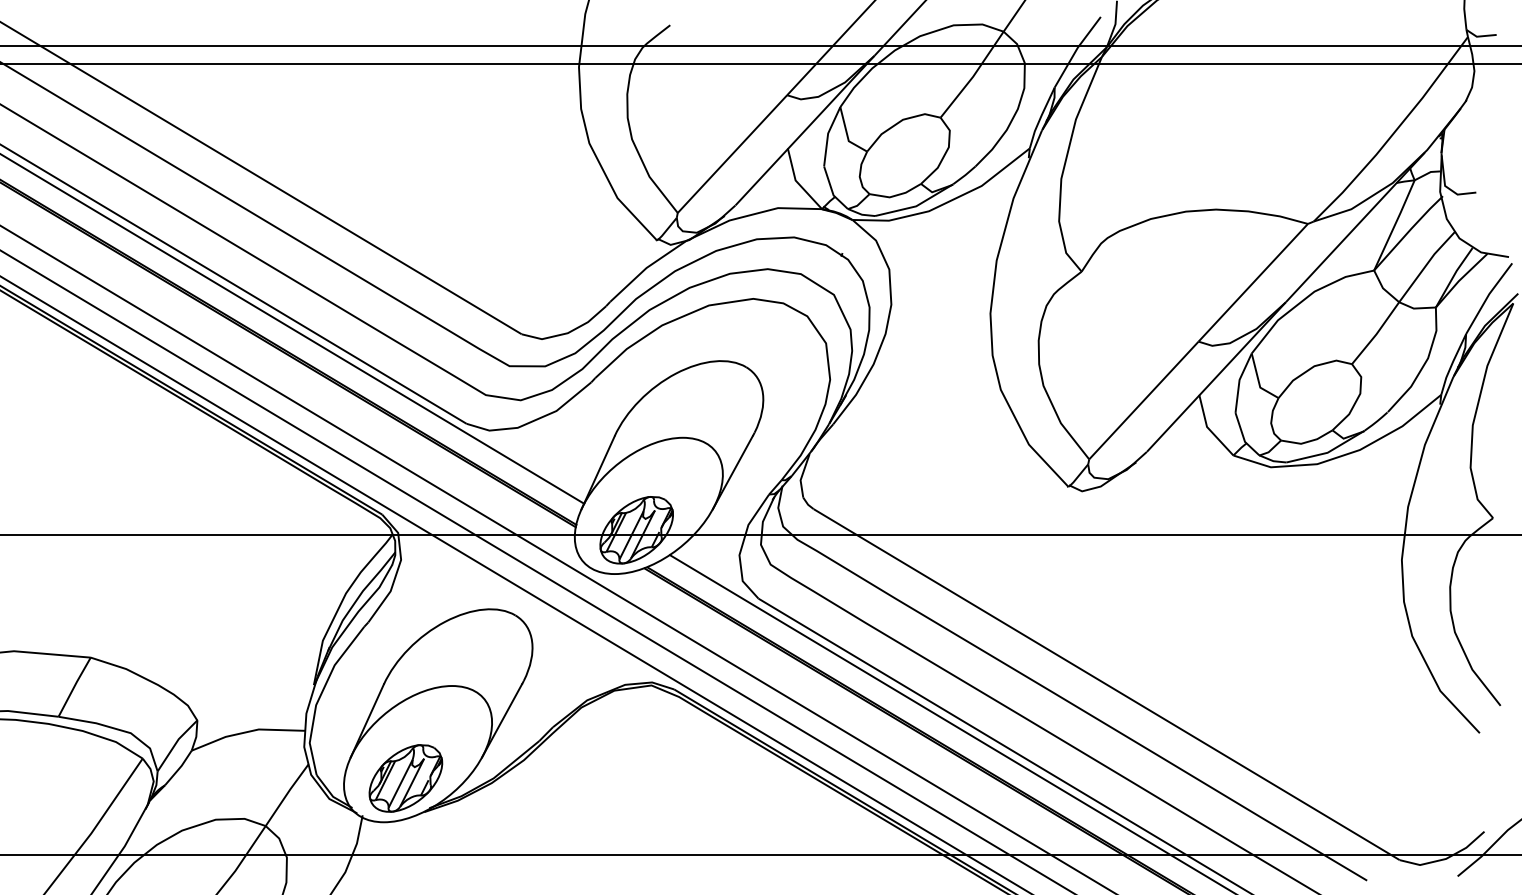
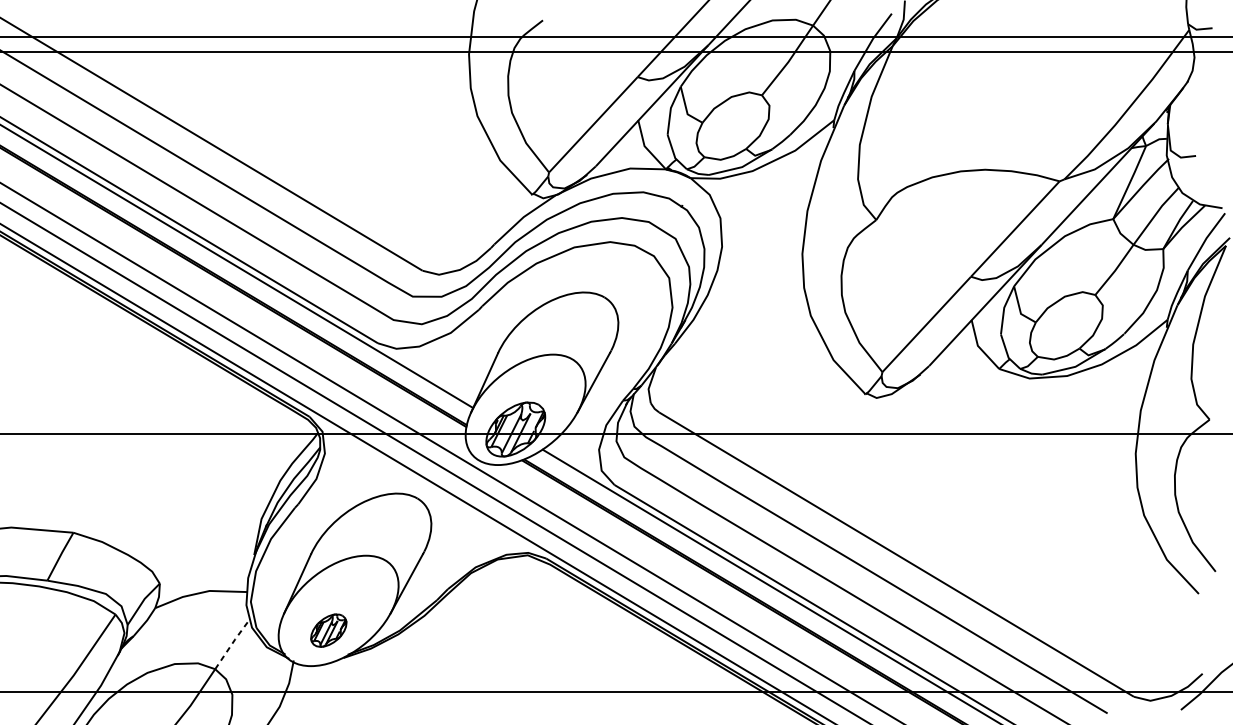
part: (405, 778) -> (328, 630), size x0.6
line: (287, 794) -> (232, 643), solid -> dashed

